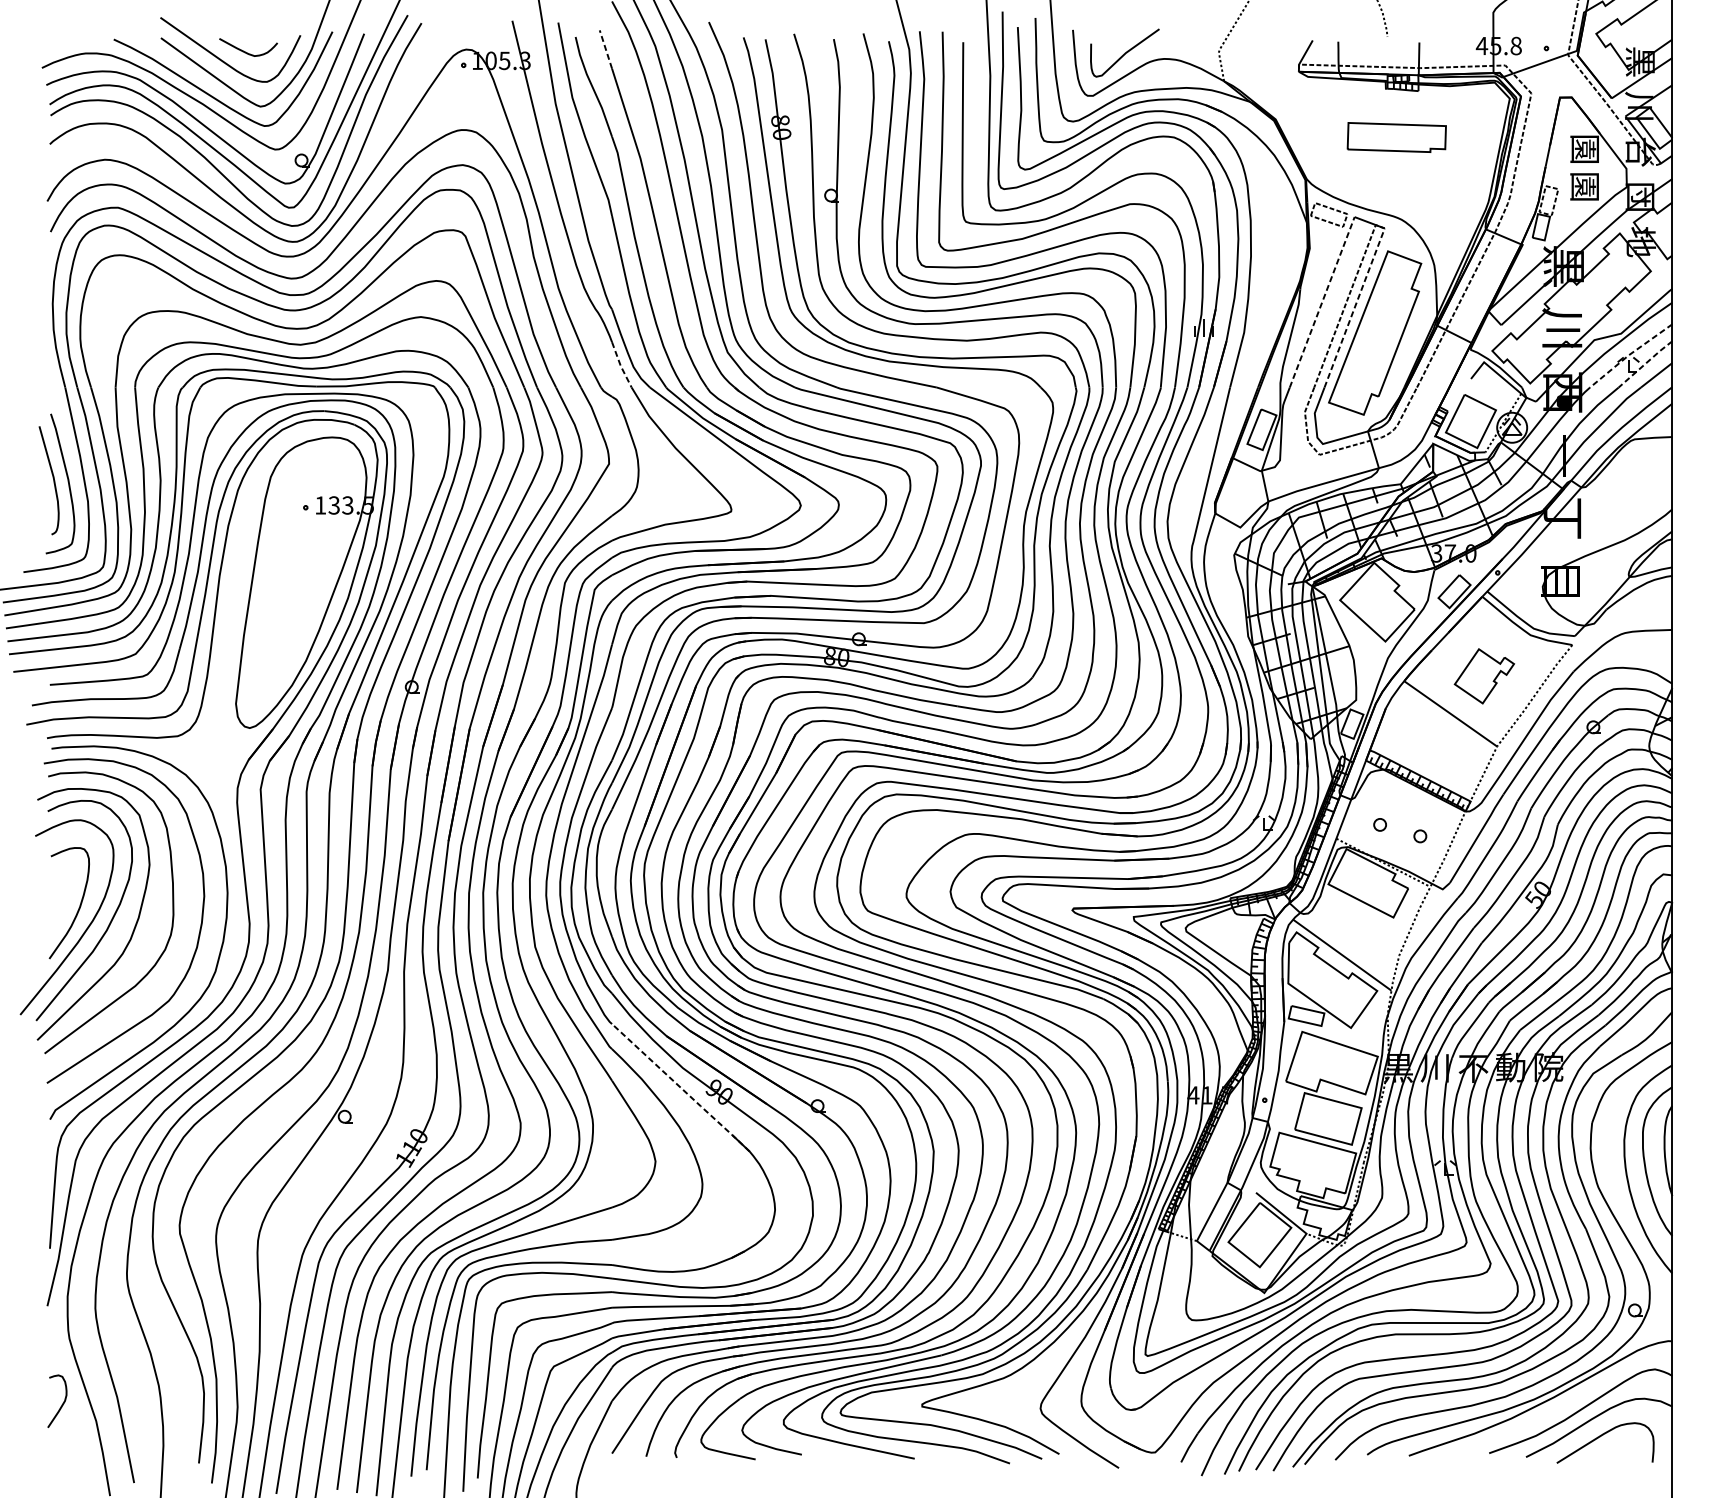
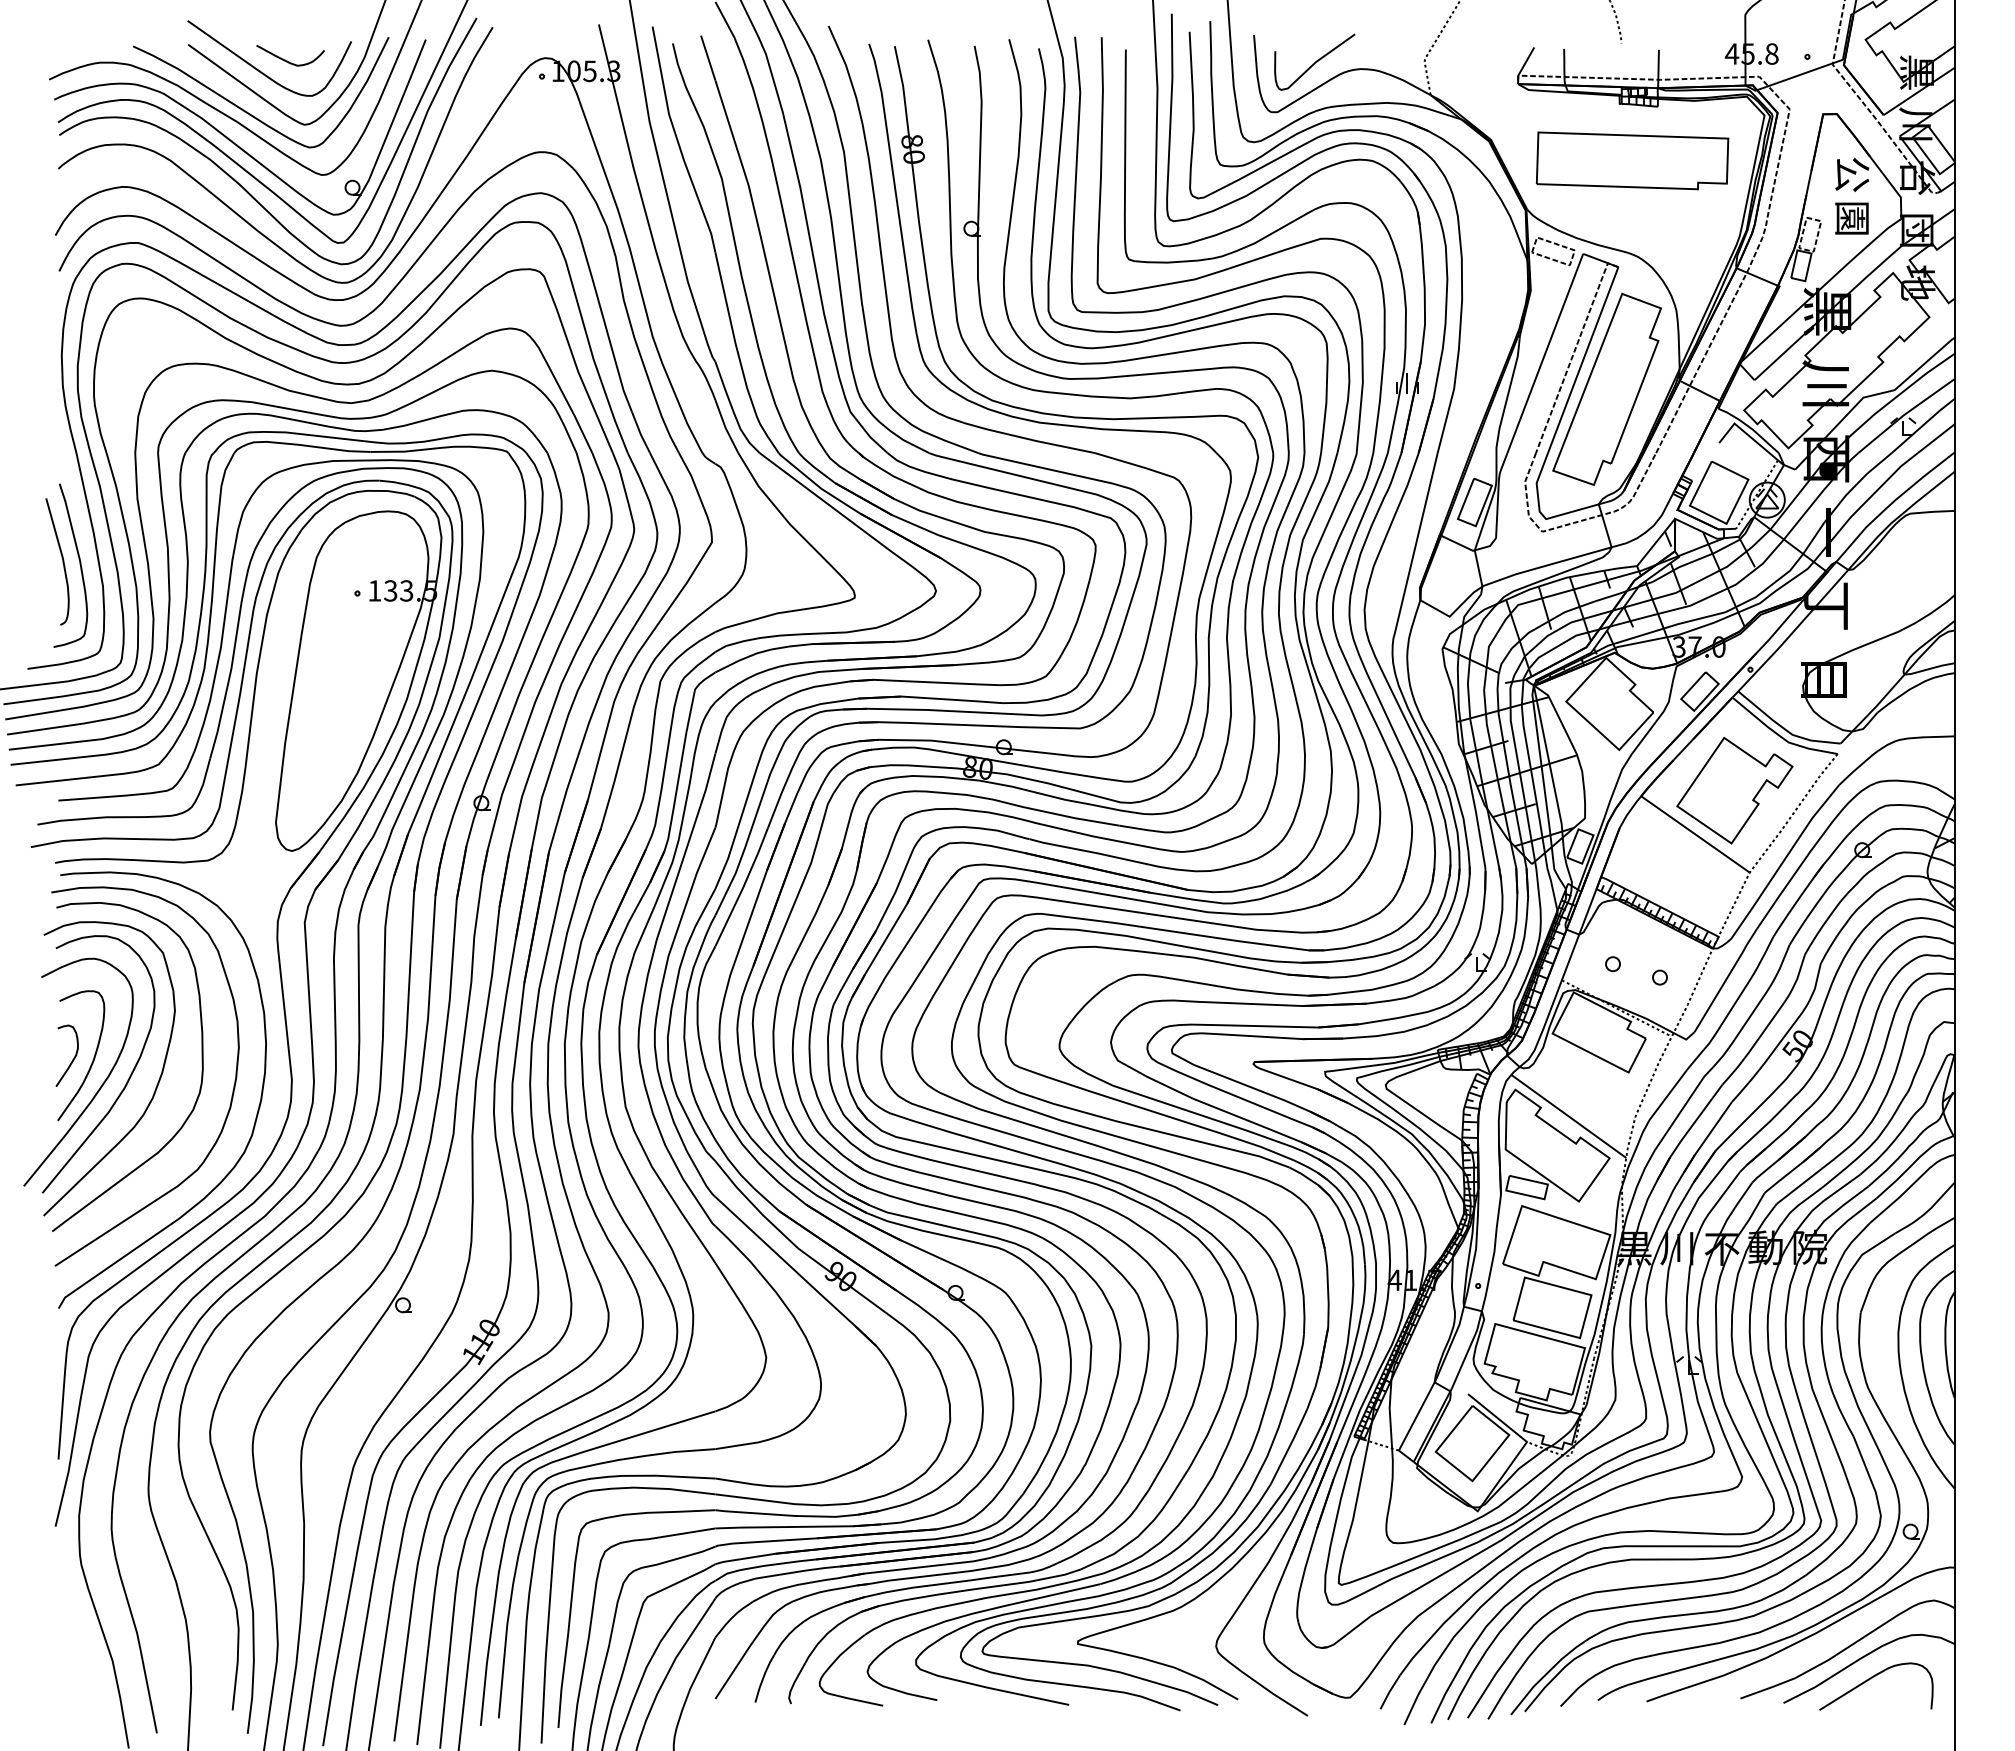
line: (606, 49) -> (708, 58), dashed -> solid
part: (1396, 137) -> (1632, 160), size x1.67
text: (1585, 149) -> (1852, 174), 園 -> 公
line: (1322, 302) -> (1545, 353), dashed -> solid
line: (1354, 307) -> (1583, 359), dashed -> solid
line: (1629, 354) -> (1904, 414), dashed -> solid
line: (1645, 363) -> (1923, 425), dashed -> solid
line: (620, 366) -> (725, 428), dashed -> solid
part: (1484, 676) -> (1734, 790), size x1.67
line: (681, 1087) -> (796, 1271), dashed -> solid
curve: (61, 1404) -> (72, 1059), moved

